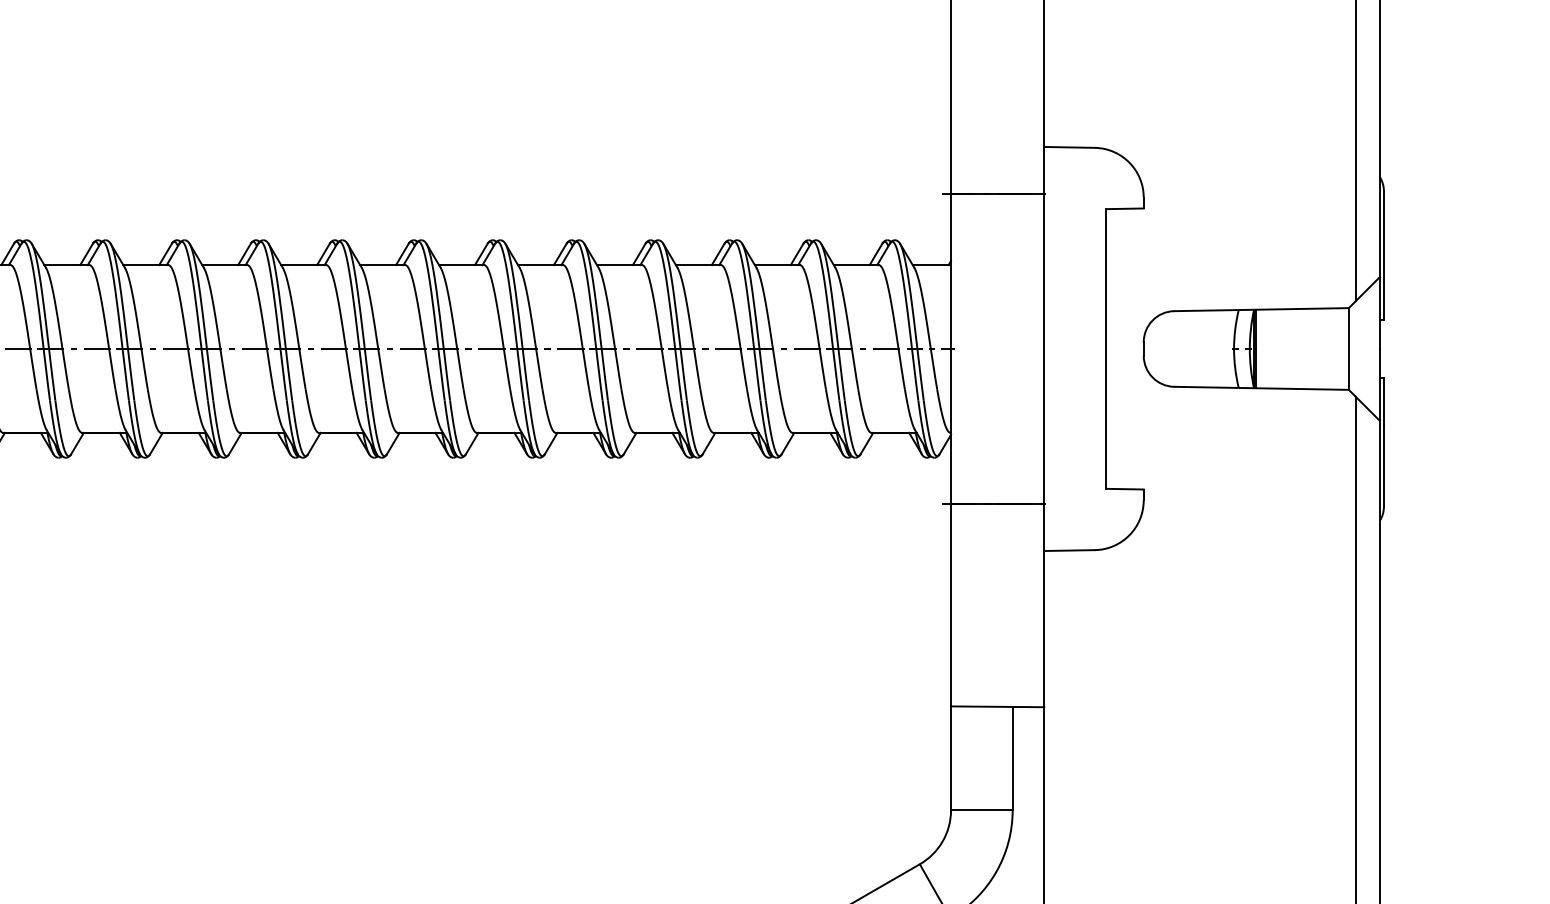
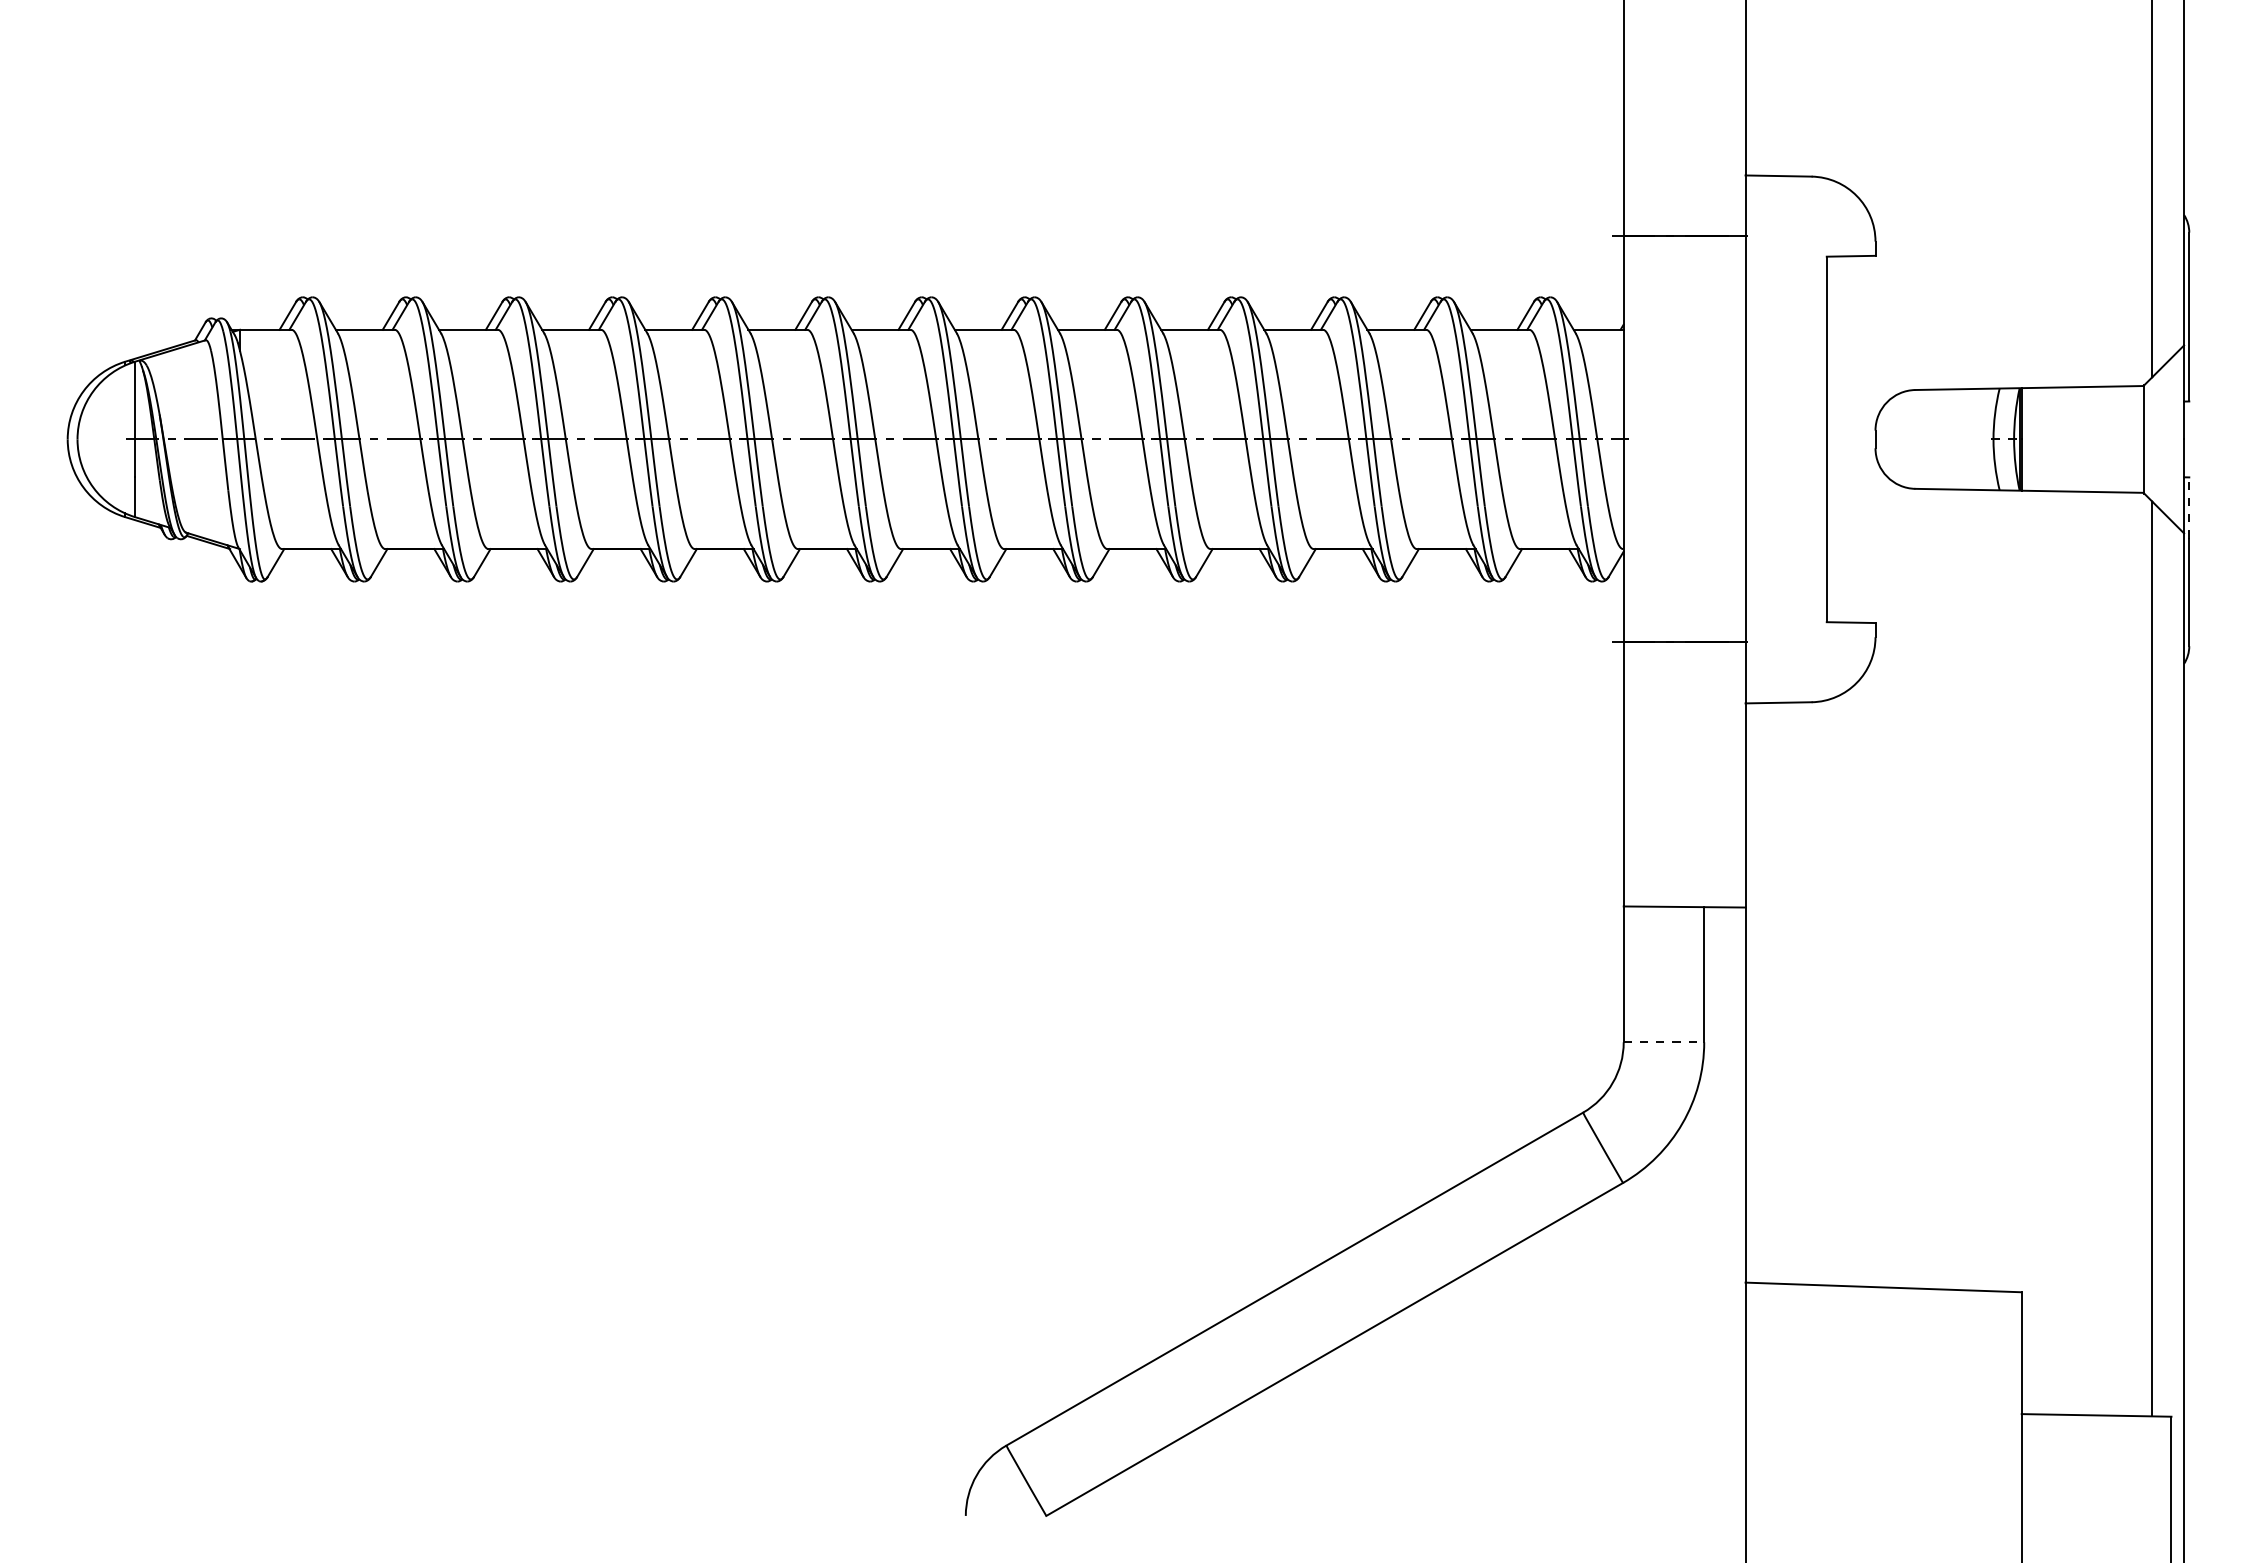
line: (1384, 401) -> (2189, 507), solid -> dashed
line: (982, 810) -> (1664, 1042), solid -> dashed

